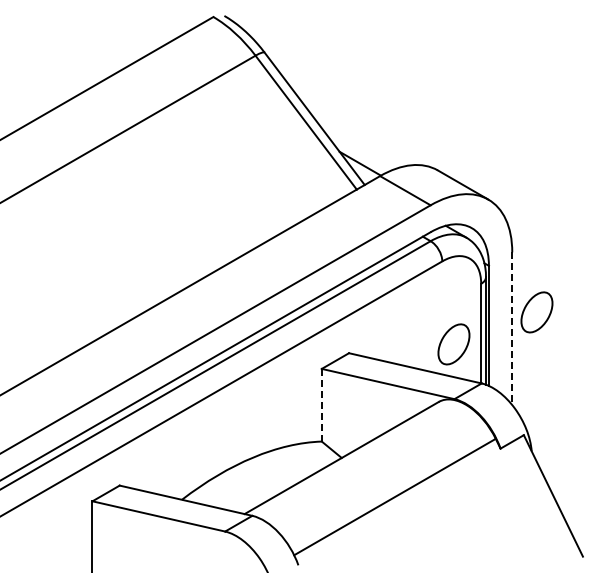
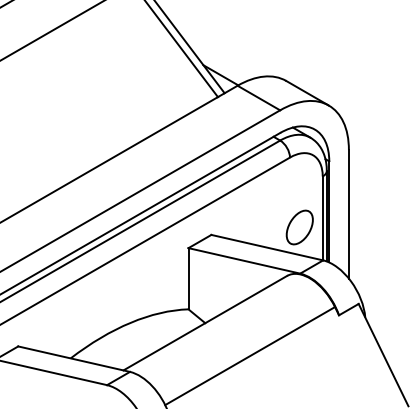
part: (536, 312) -> (369, 200), removed
line: (512, 329) -> (349, 214), dashed -> solid
line: (321, 404) -> (188, 278), dashed -> solid

